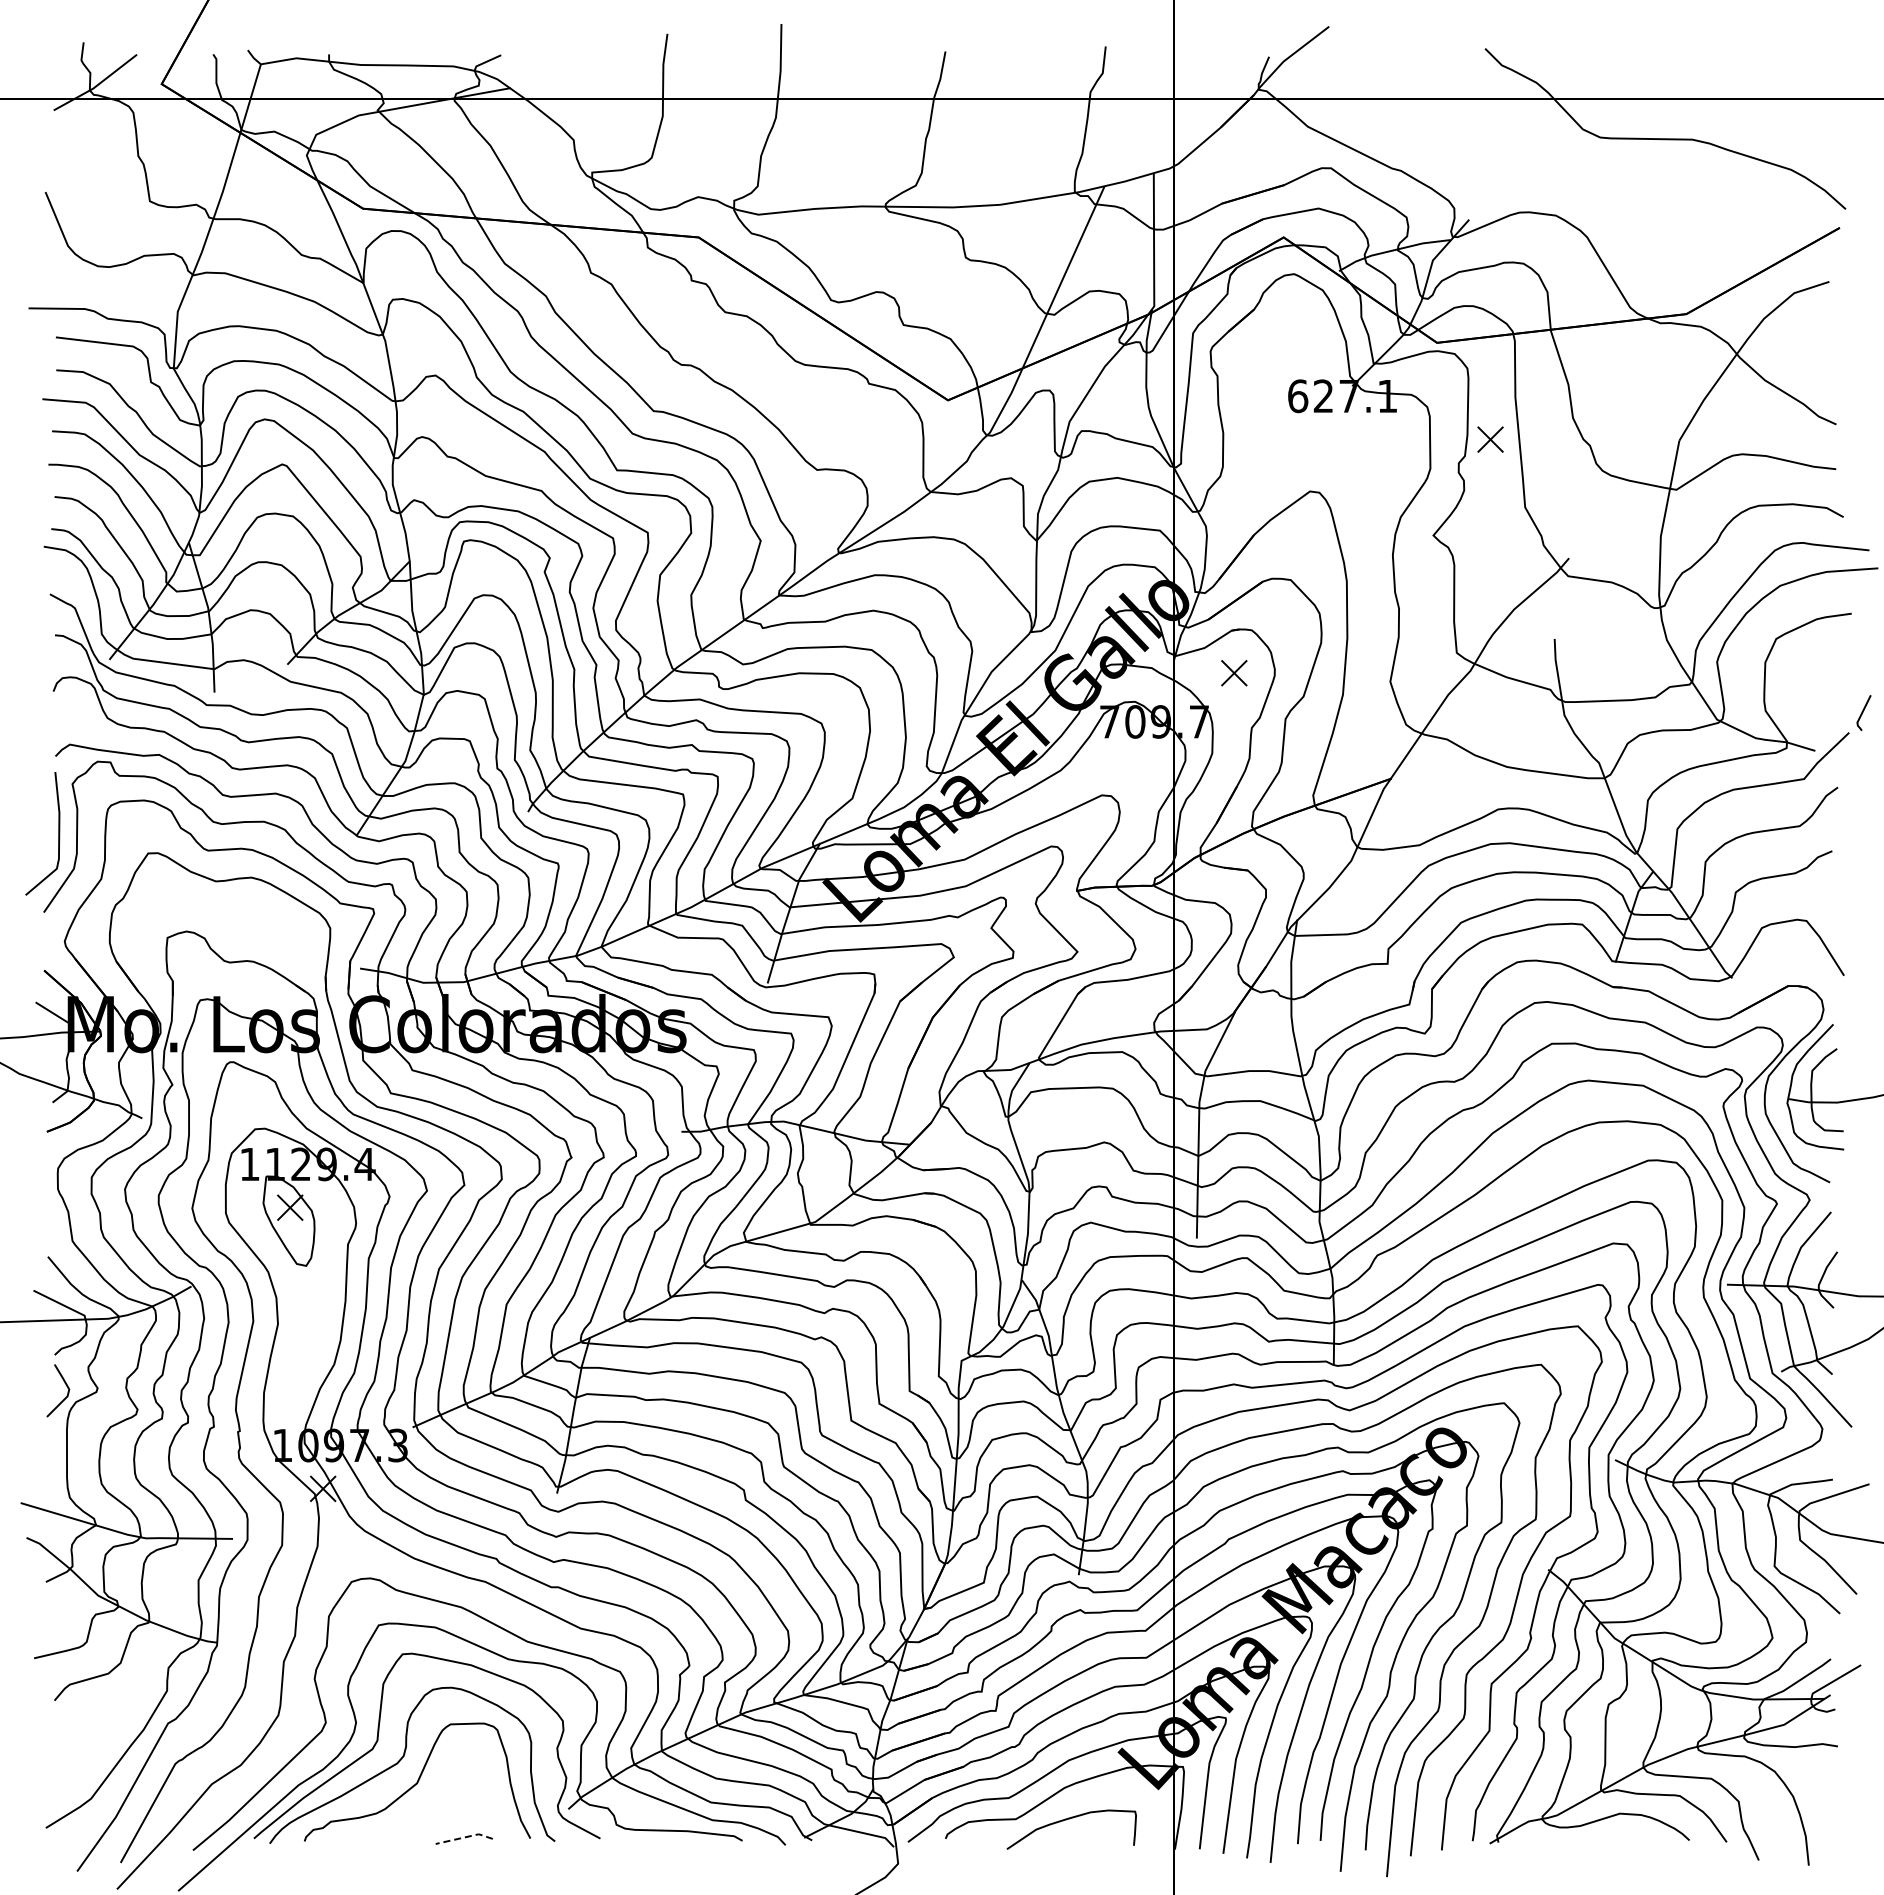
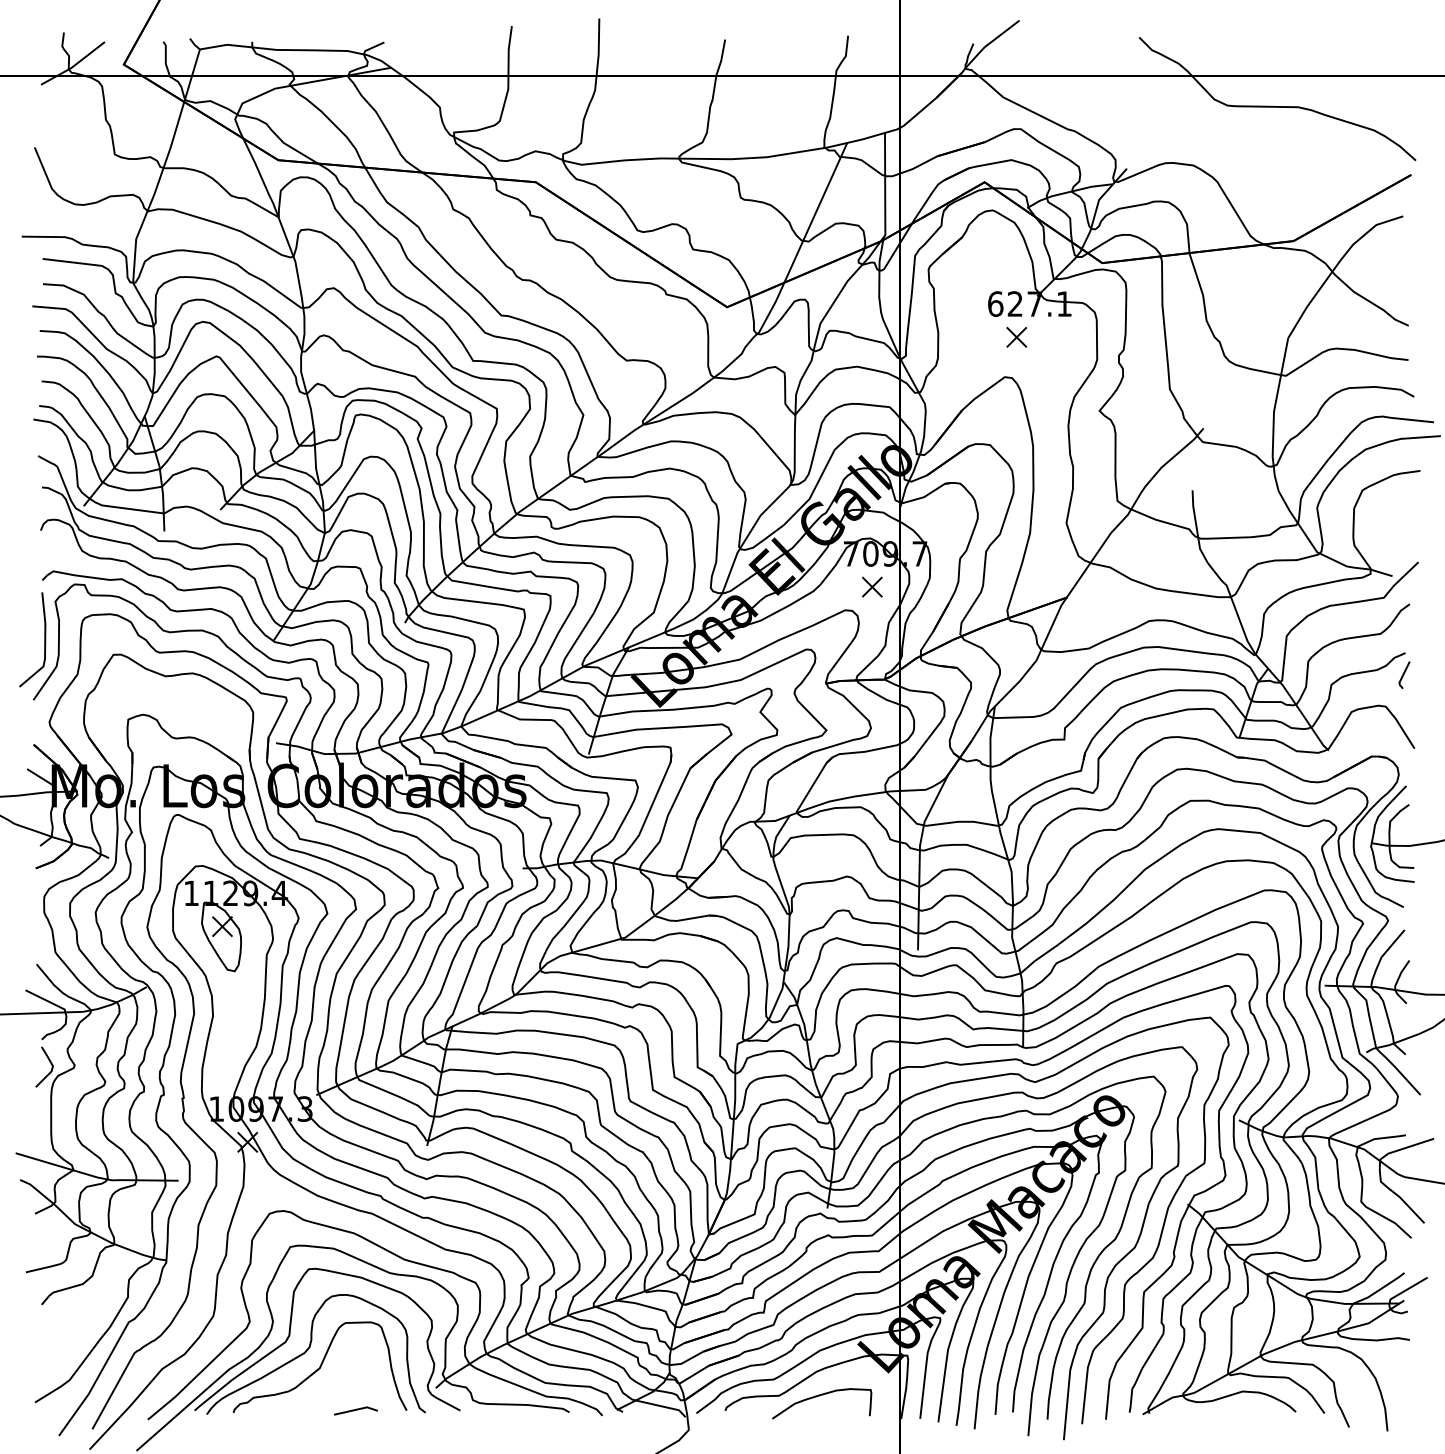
part: (1490, 439) -> (1016, 337), moved
part: (1234, 673) -> (872, 587), moved
line: (1863, 712) -> (1404, 674), moved
line: (464, 1837) -> (356, 1409), dashed -> solid

